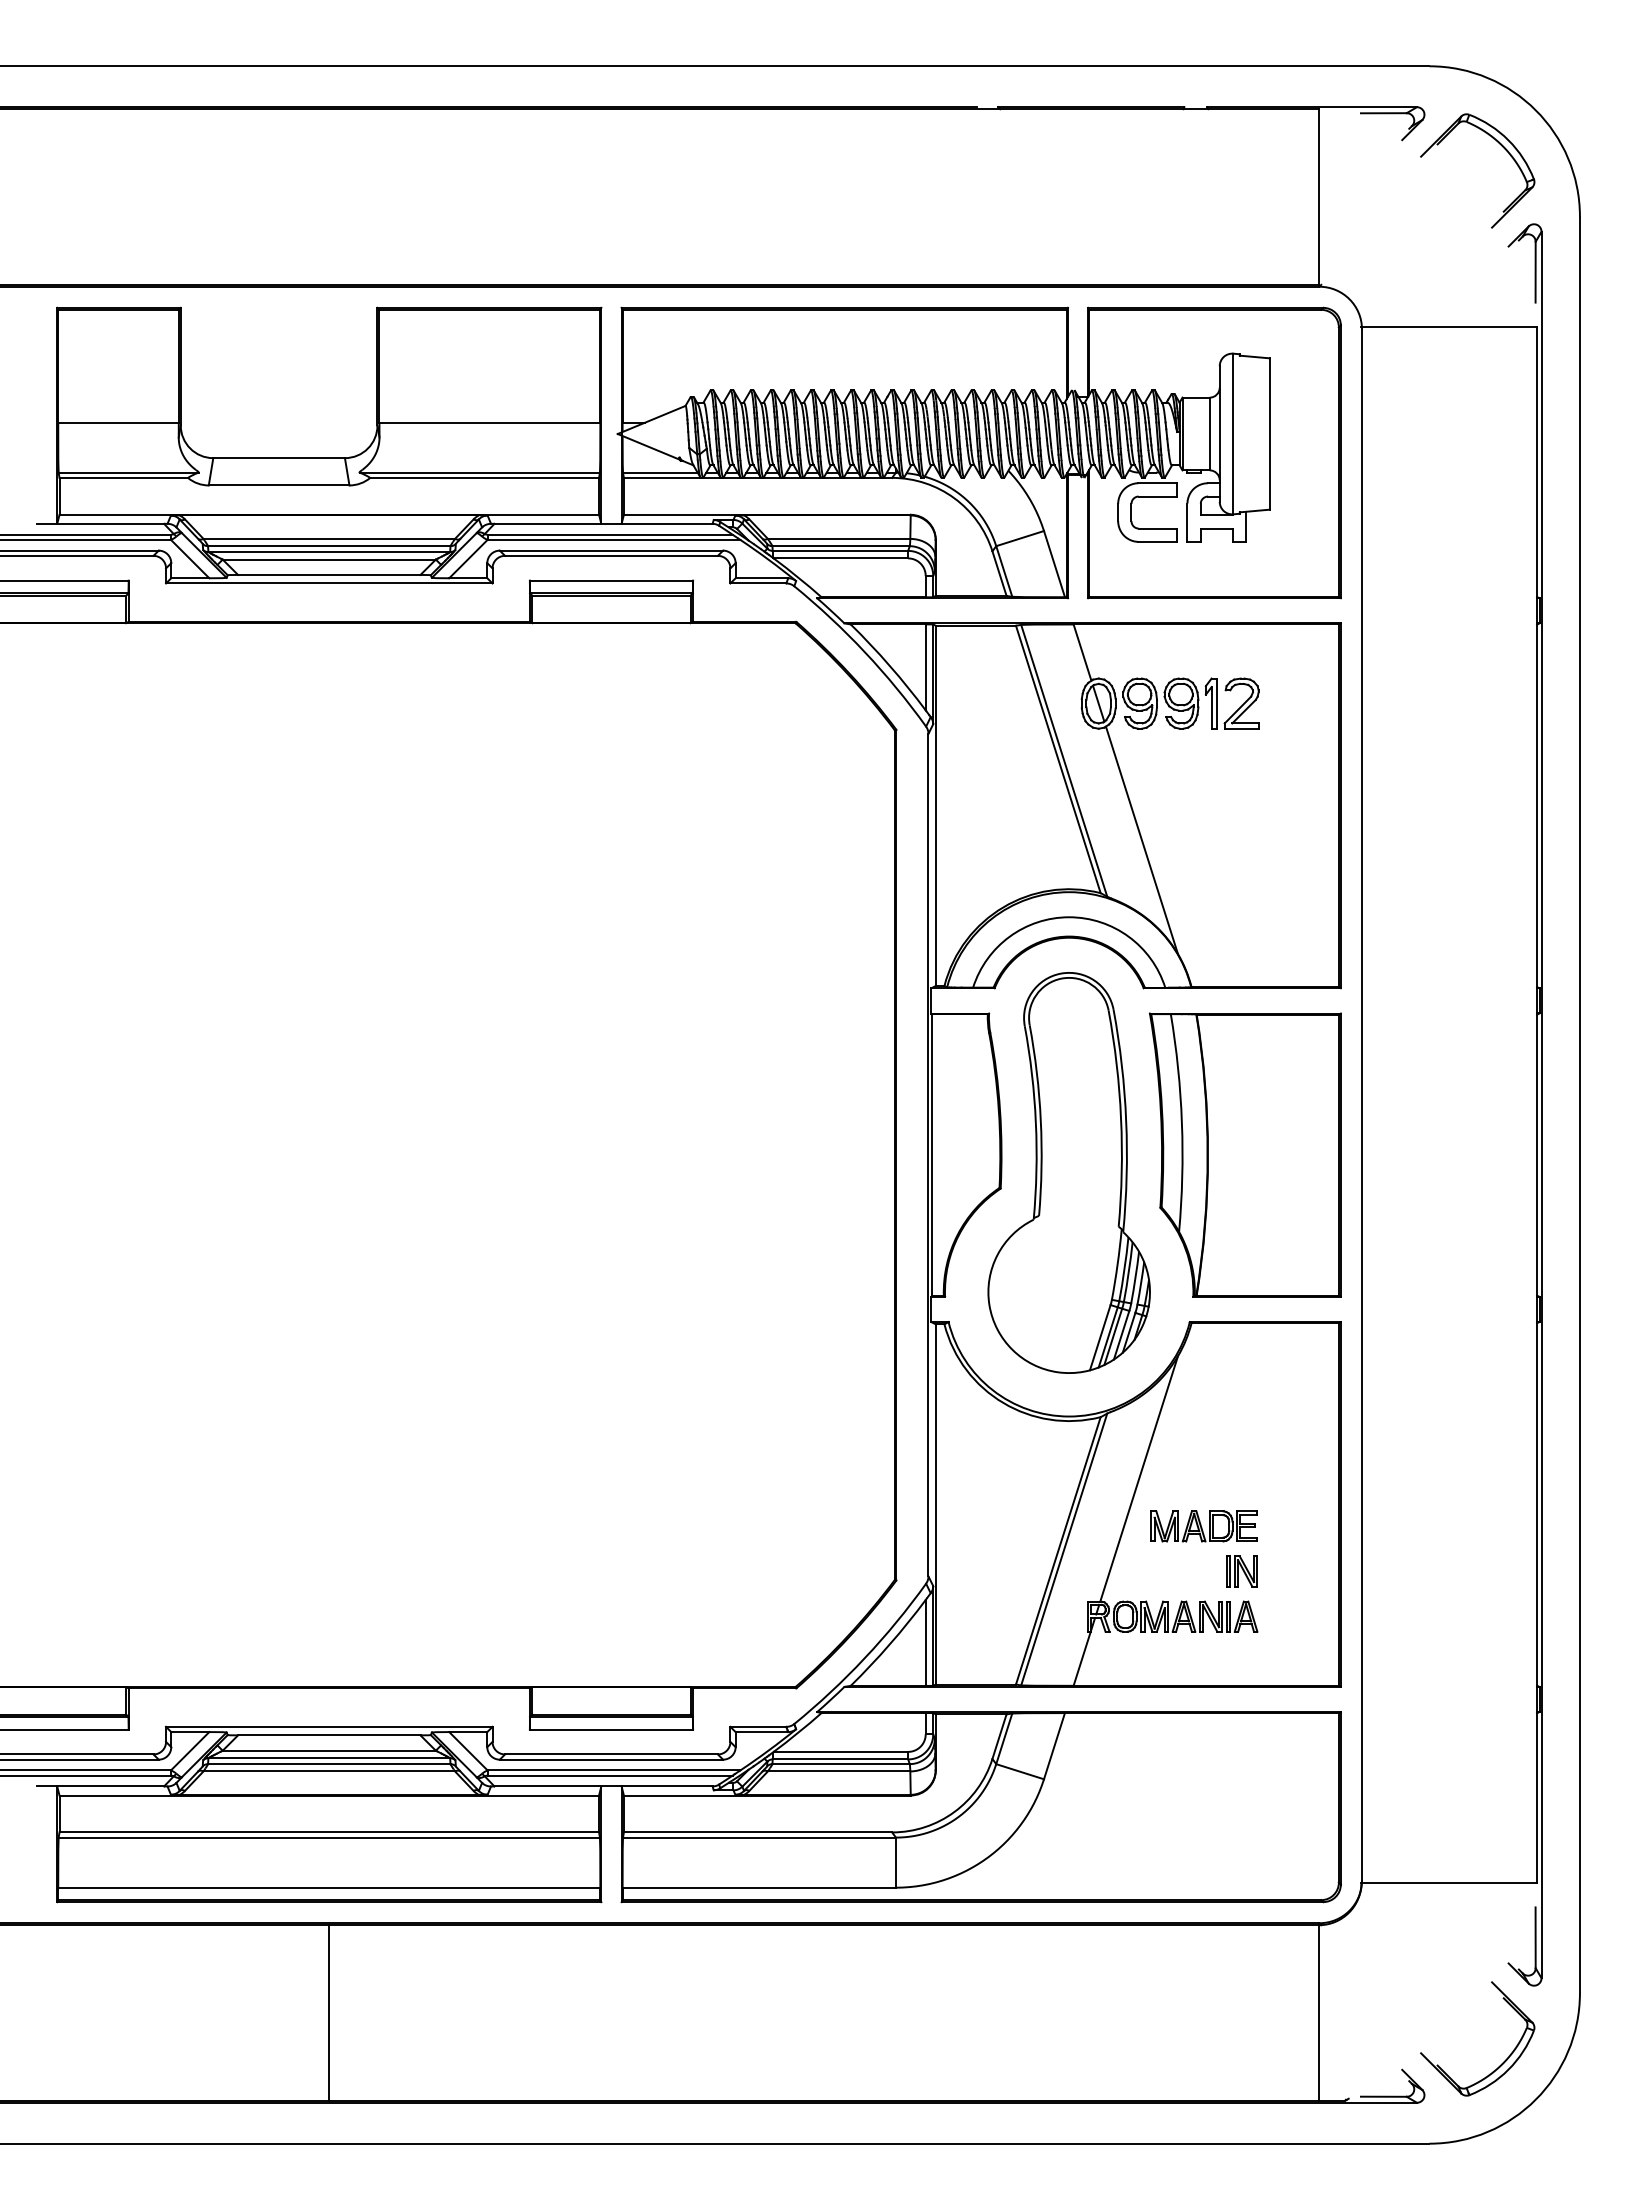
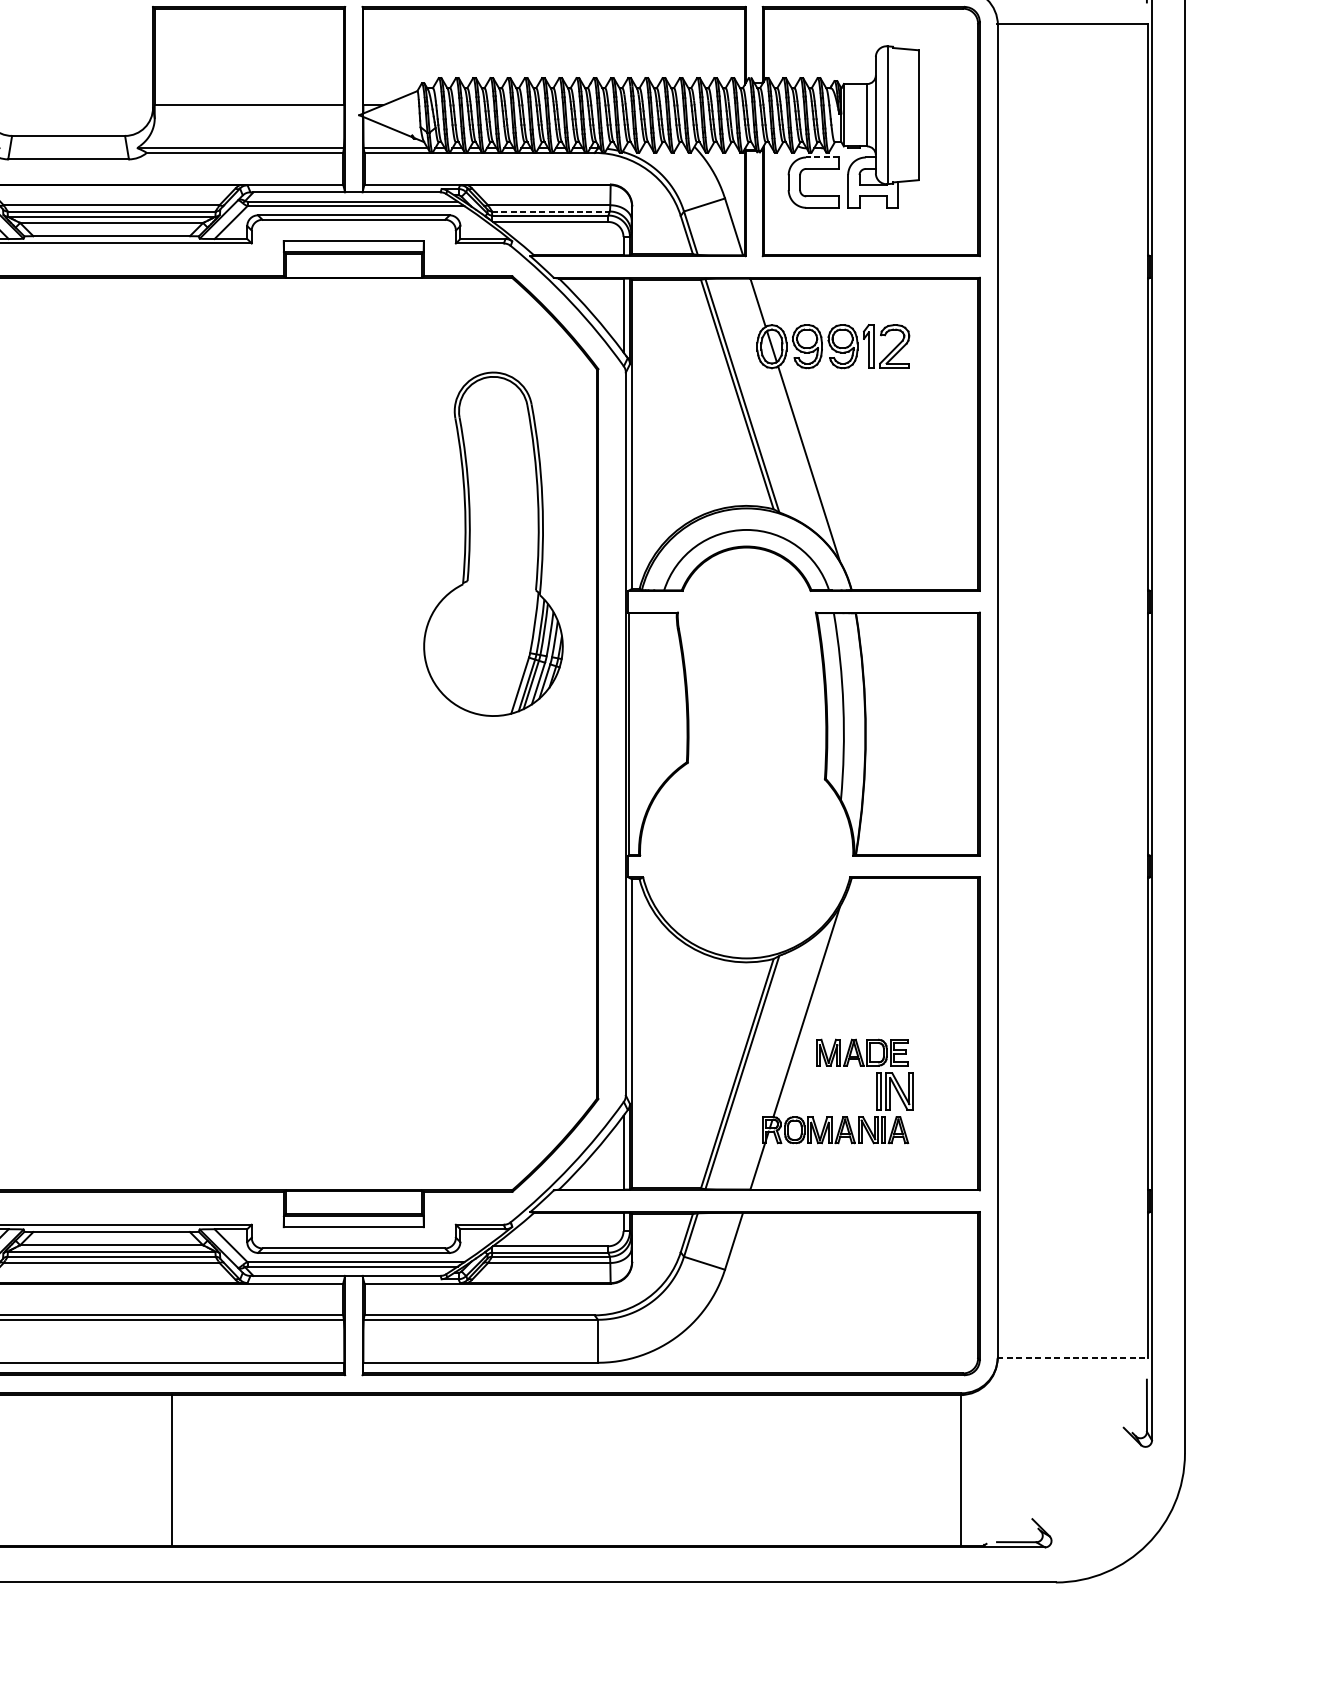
line: (1157, 483) -> (822, 157), solid -> dashed
line: (841, 546) -> (551, 211), solid -> dashed
part: (1068, 1172) -> (492, 543), moved
part: (1241, 1571) -> (894, 1091), size x1.4
line: (1449, 1882) -> (1073, 1358), solid -> dashed
line: (329, 2012) -> (171, 1469), moved
part: (1502, 2062) -> (1118, 1512), removed

